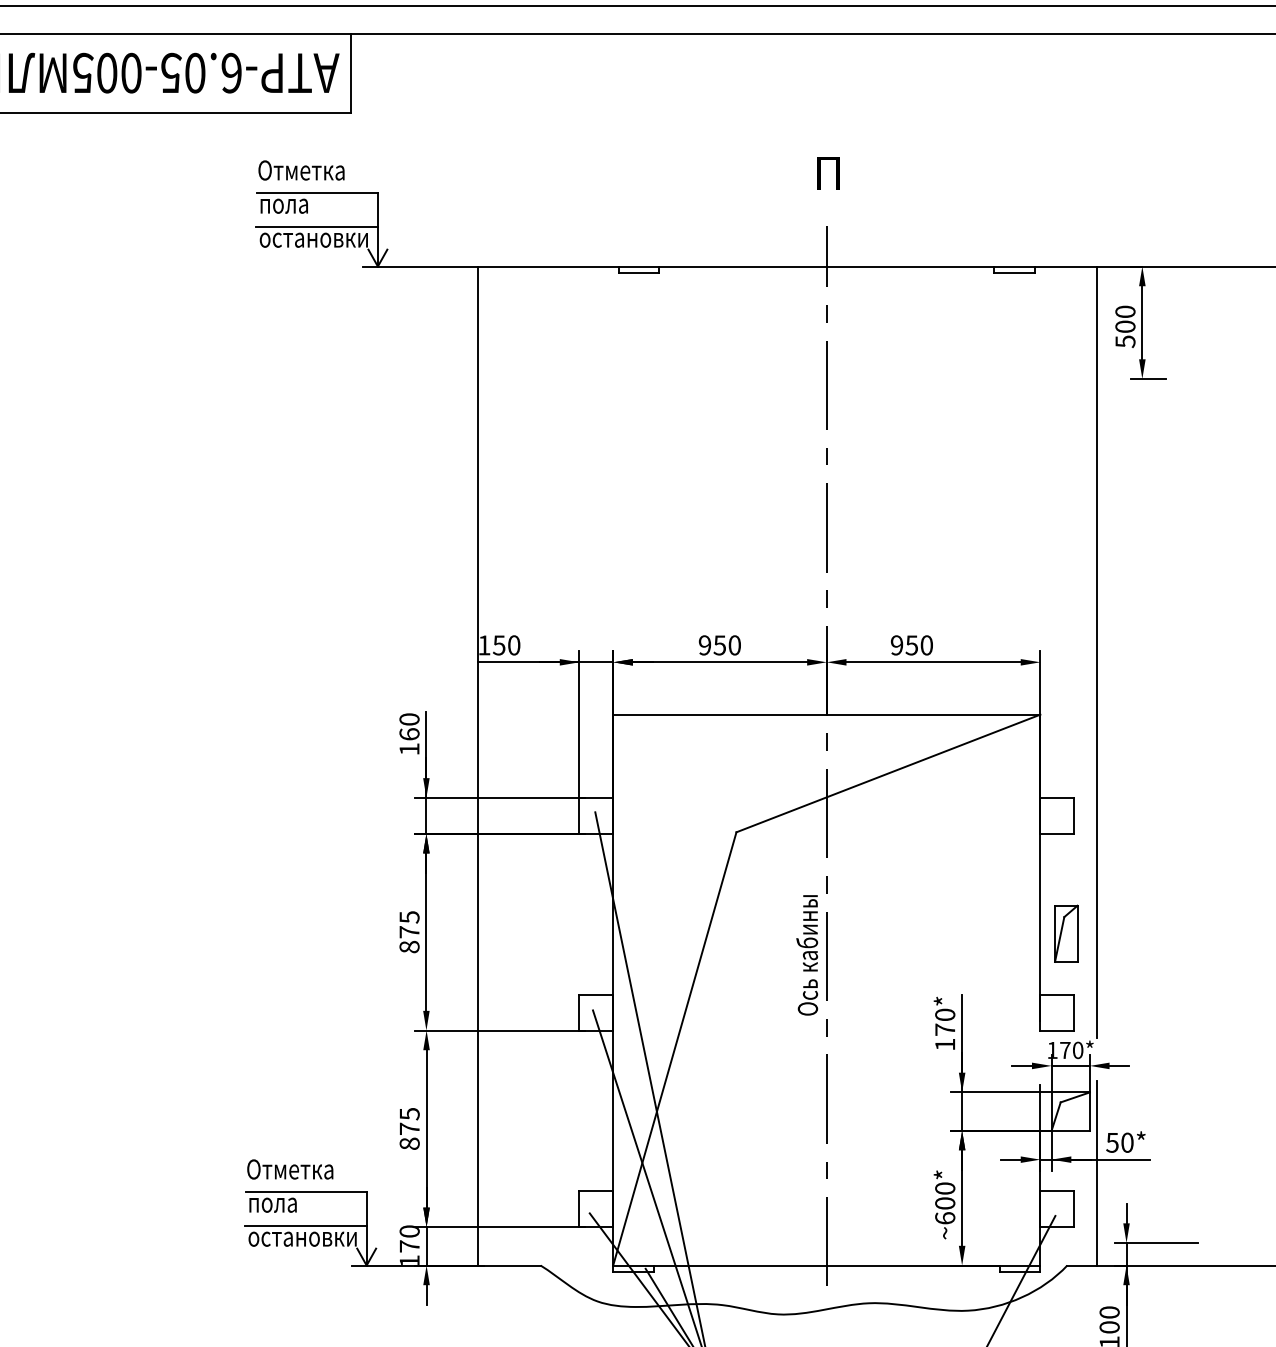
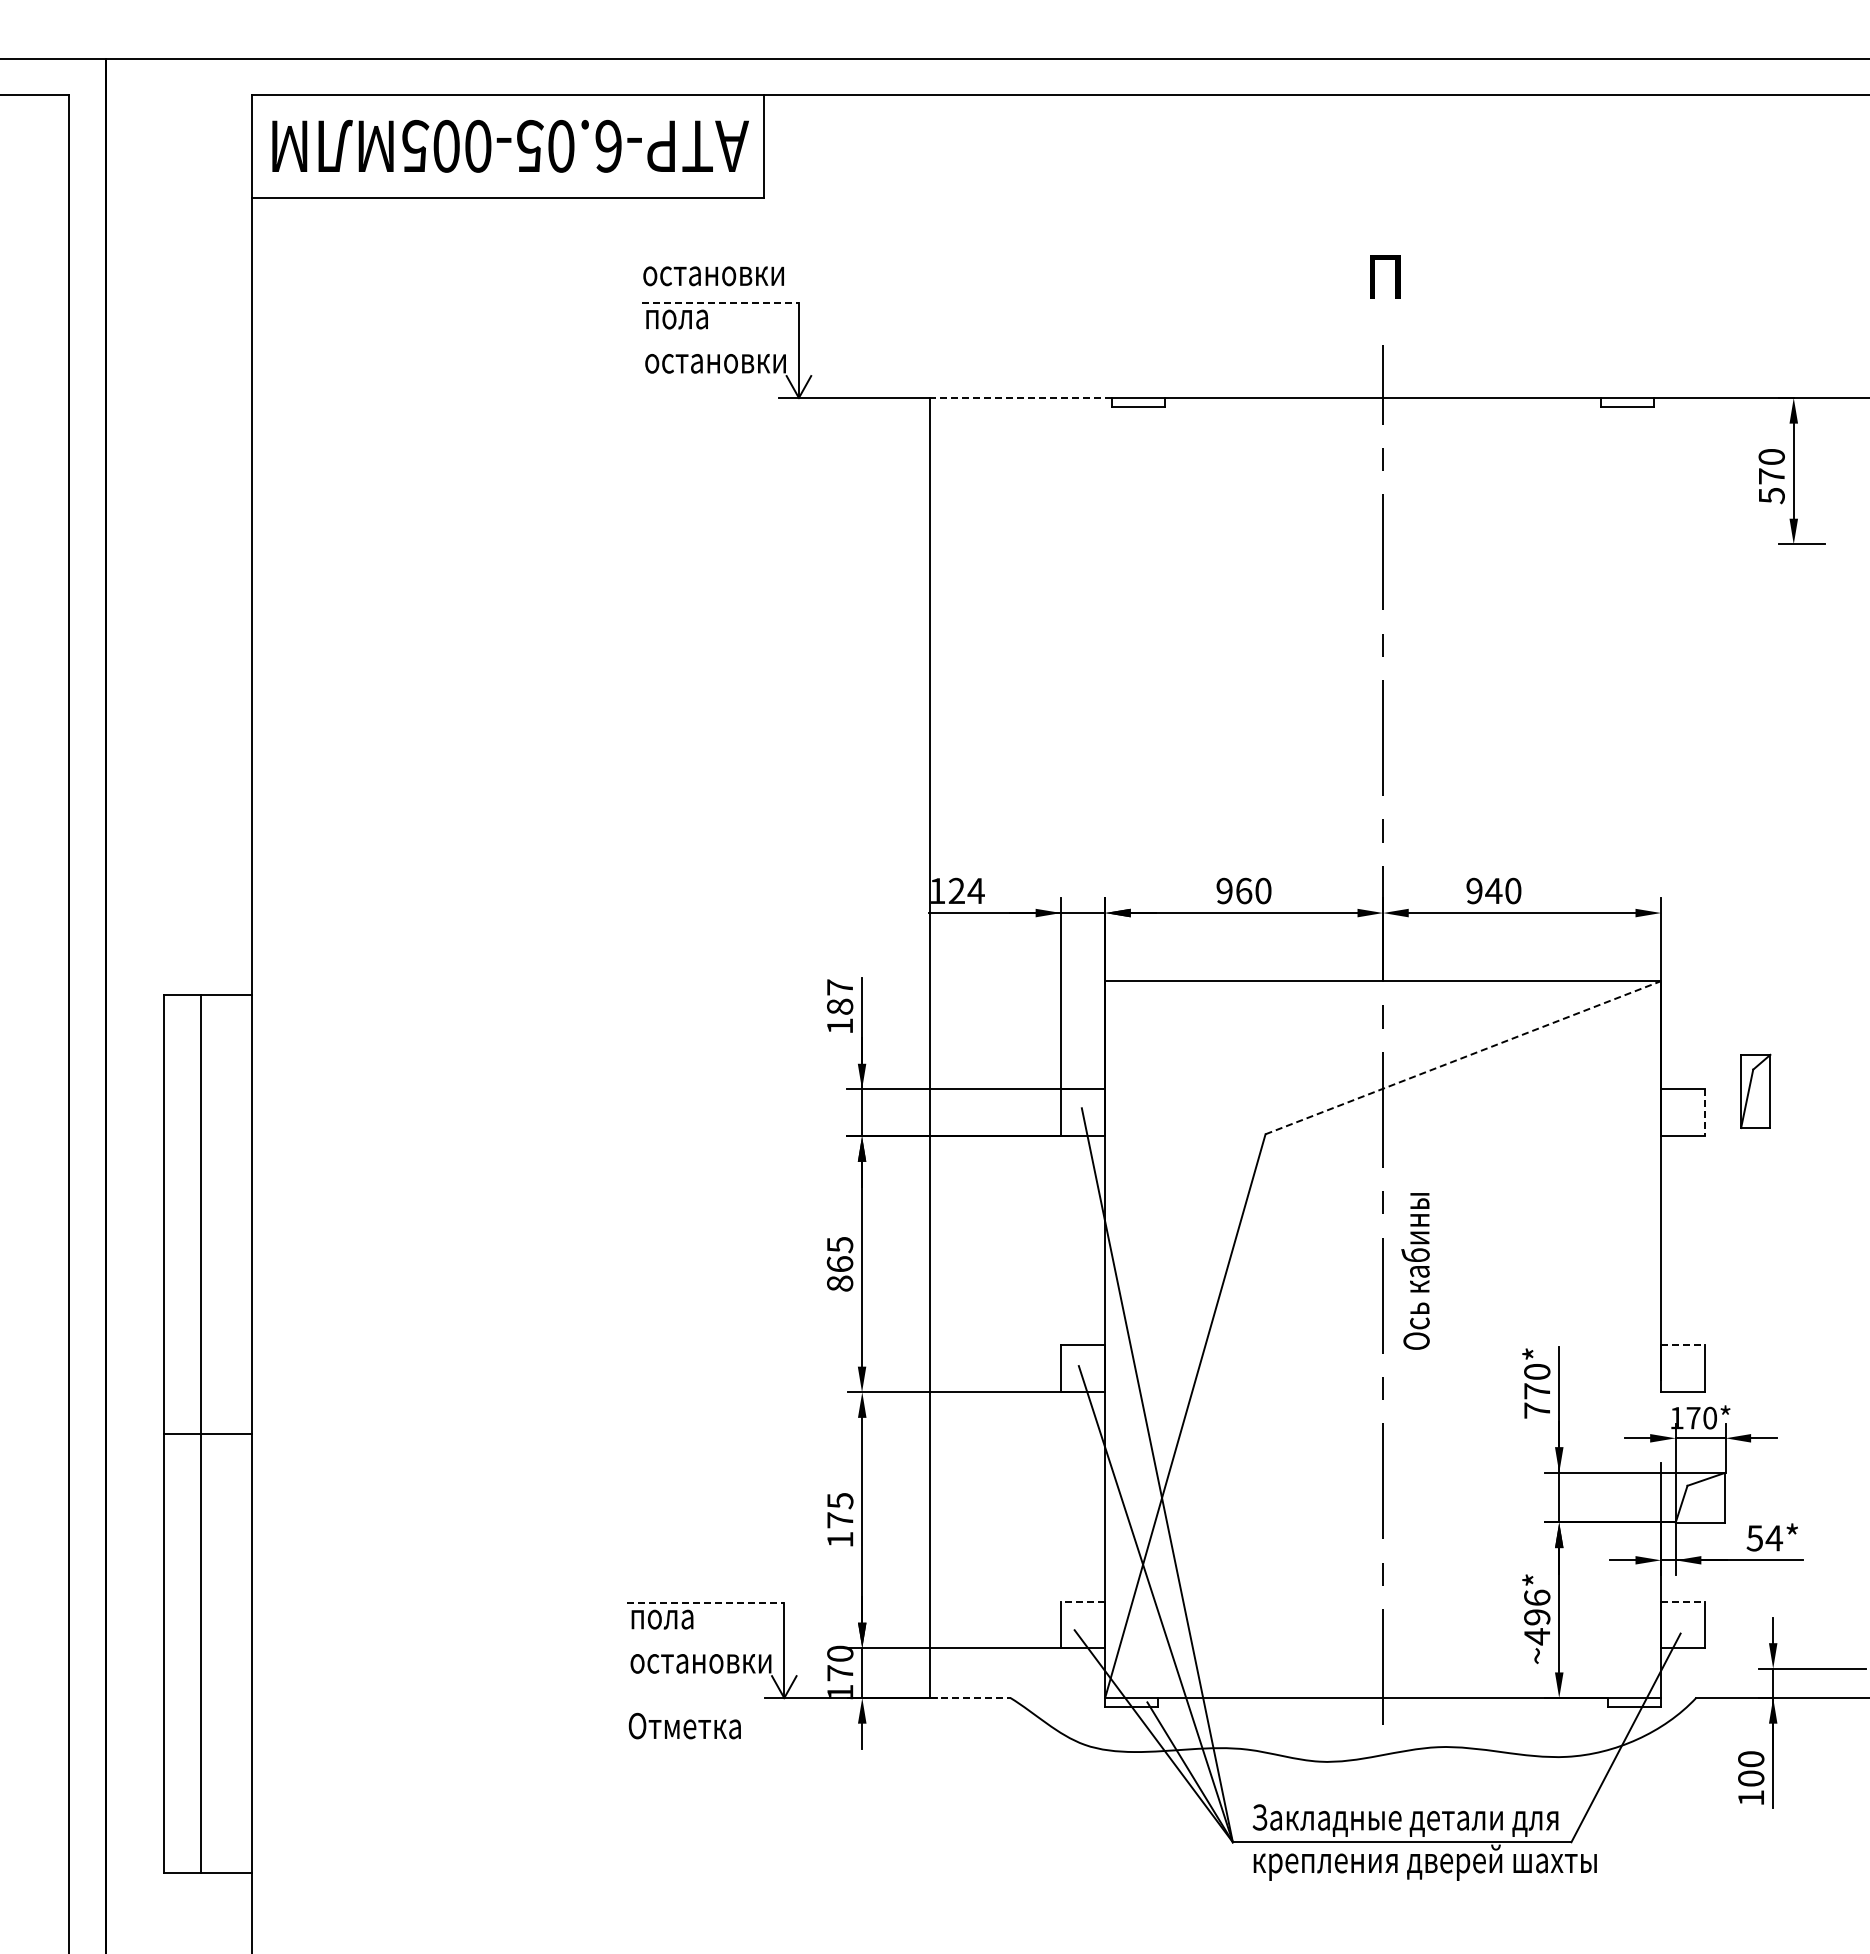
text: (312, 170) -> (713, 272), Отметка -> остановки
line: (317, 193) -> (720, 302), solid -> dashed
line: (316, 226) -> (719, 346), removed
line: (548, 266) -> (1020, 398), solid -> dashed
text: (1125, 326) -> (1771, 476), 500 -> 570
text: (506, 644) -> (966, 890), 150 -> 124
text: (719, 644) -> (1243, 890), 950 -> 960
text: (911, 645) -> (1493, 891), 950 -> 940
line: (1096, 652) -> (1734, 900), removed
text: (409, 726) -> (839, 996), 160 -> 187
line: (888, 773) -> (1463, 1057), solid -> dashed
line: (1073, 816) -> (1704, 1113), solid -> dashed
text: (409, 932) -> (839, 1264), 875 -> 865
part: (1066, 933) -> (1755, 1090), moved
text: (807, 955) -> (1415, 1271), moved
line: (1057, 994) -> (1683, 1345), solid -> dashed
text: (944, 1044) -> (1536, 1410), 170* -> 770*
text: (1127, 1142) -> (1774, 1538), 50* -> 54*
text: (409, 1143) -> (840, 1539), 875 -> 175
text: (289, 1169) -> (684, 1725), moved
line: (1096, 1172) -> (1734, 1577), removed
line: (596, 1191) -> (1083, 1601), solid -> dashed
line: (1057, 1191) -> (1683, 1601), solid -> dashed
line: (306, 1192) -> (705, 1602), solid -> dashed
text: (945, 1203) -> (1537, 1617), ~600* -> ~496*
line: (305, 1225) -> (704, 1646), removed
line: (509, 1265) -> (970, 1698), solid -> dashed

